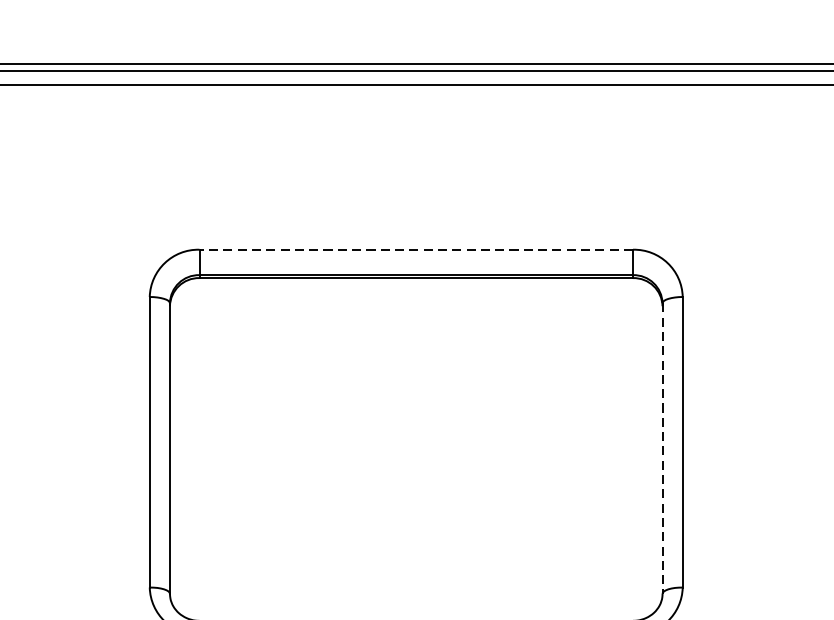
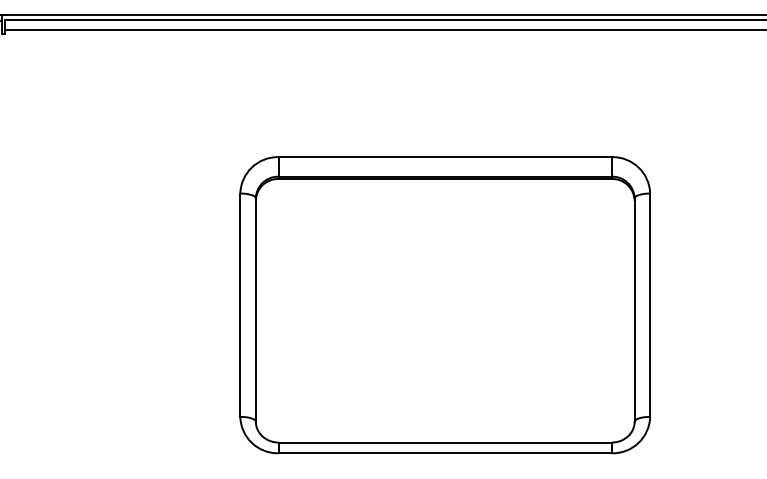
line: (416, 250) -> (445, 157), dashed -> solid
line: (662, 449) -> (634, 310), dashed -> solid

